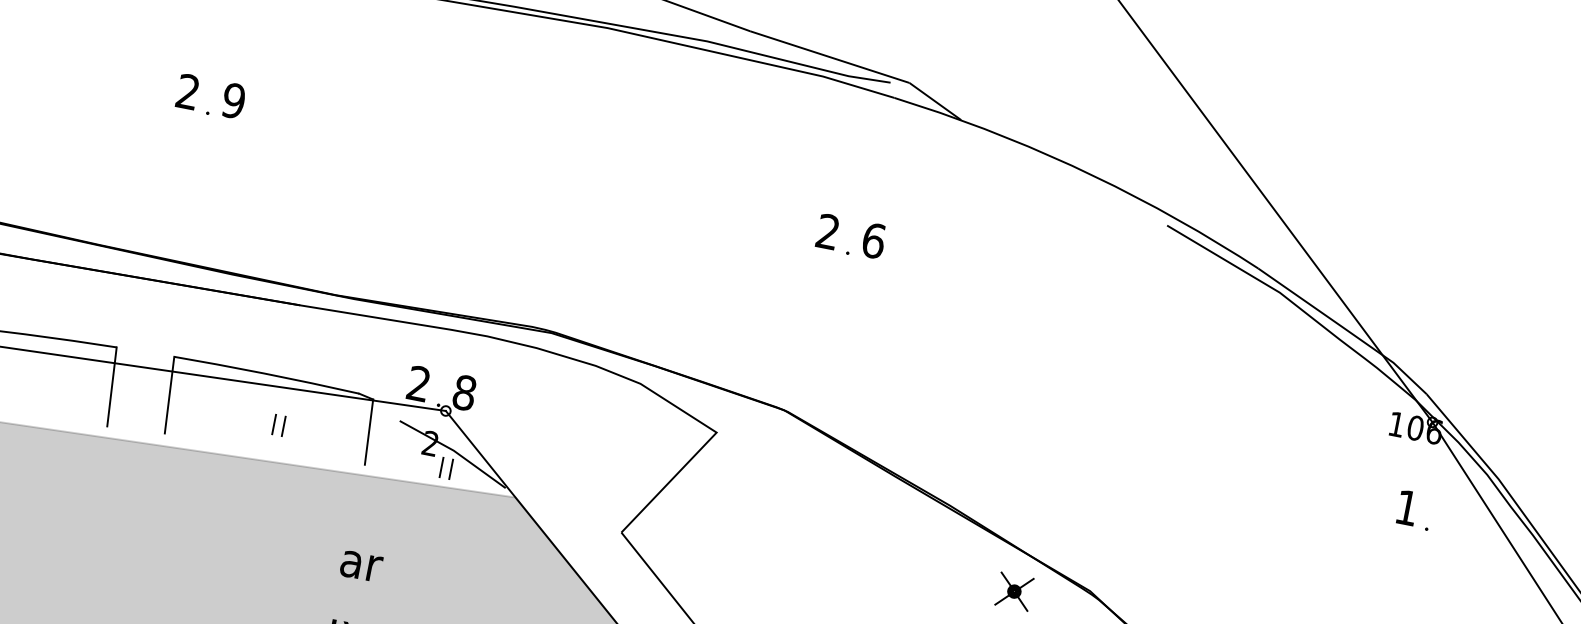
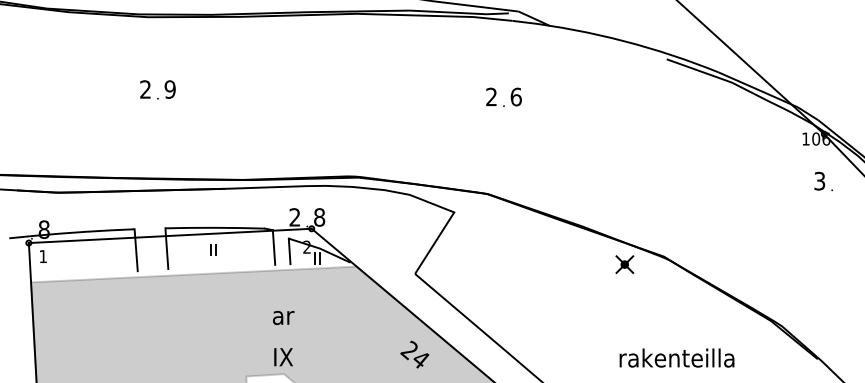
part: (278, 424) -> (213, 249), moved
line: (396, 445) -> (289, 251), added
text: (1406, 506) -> (819, 180), 1 -> 3

